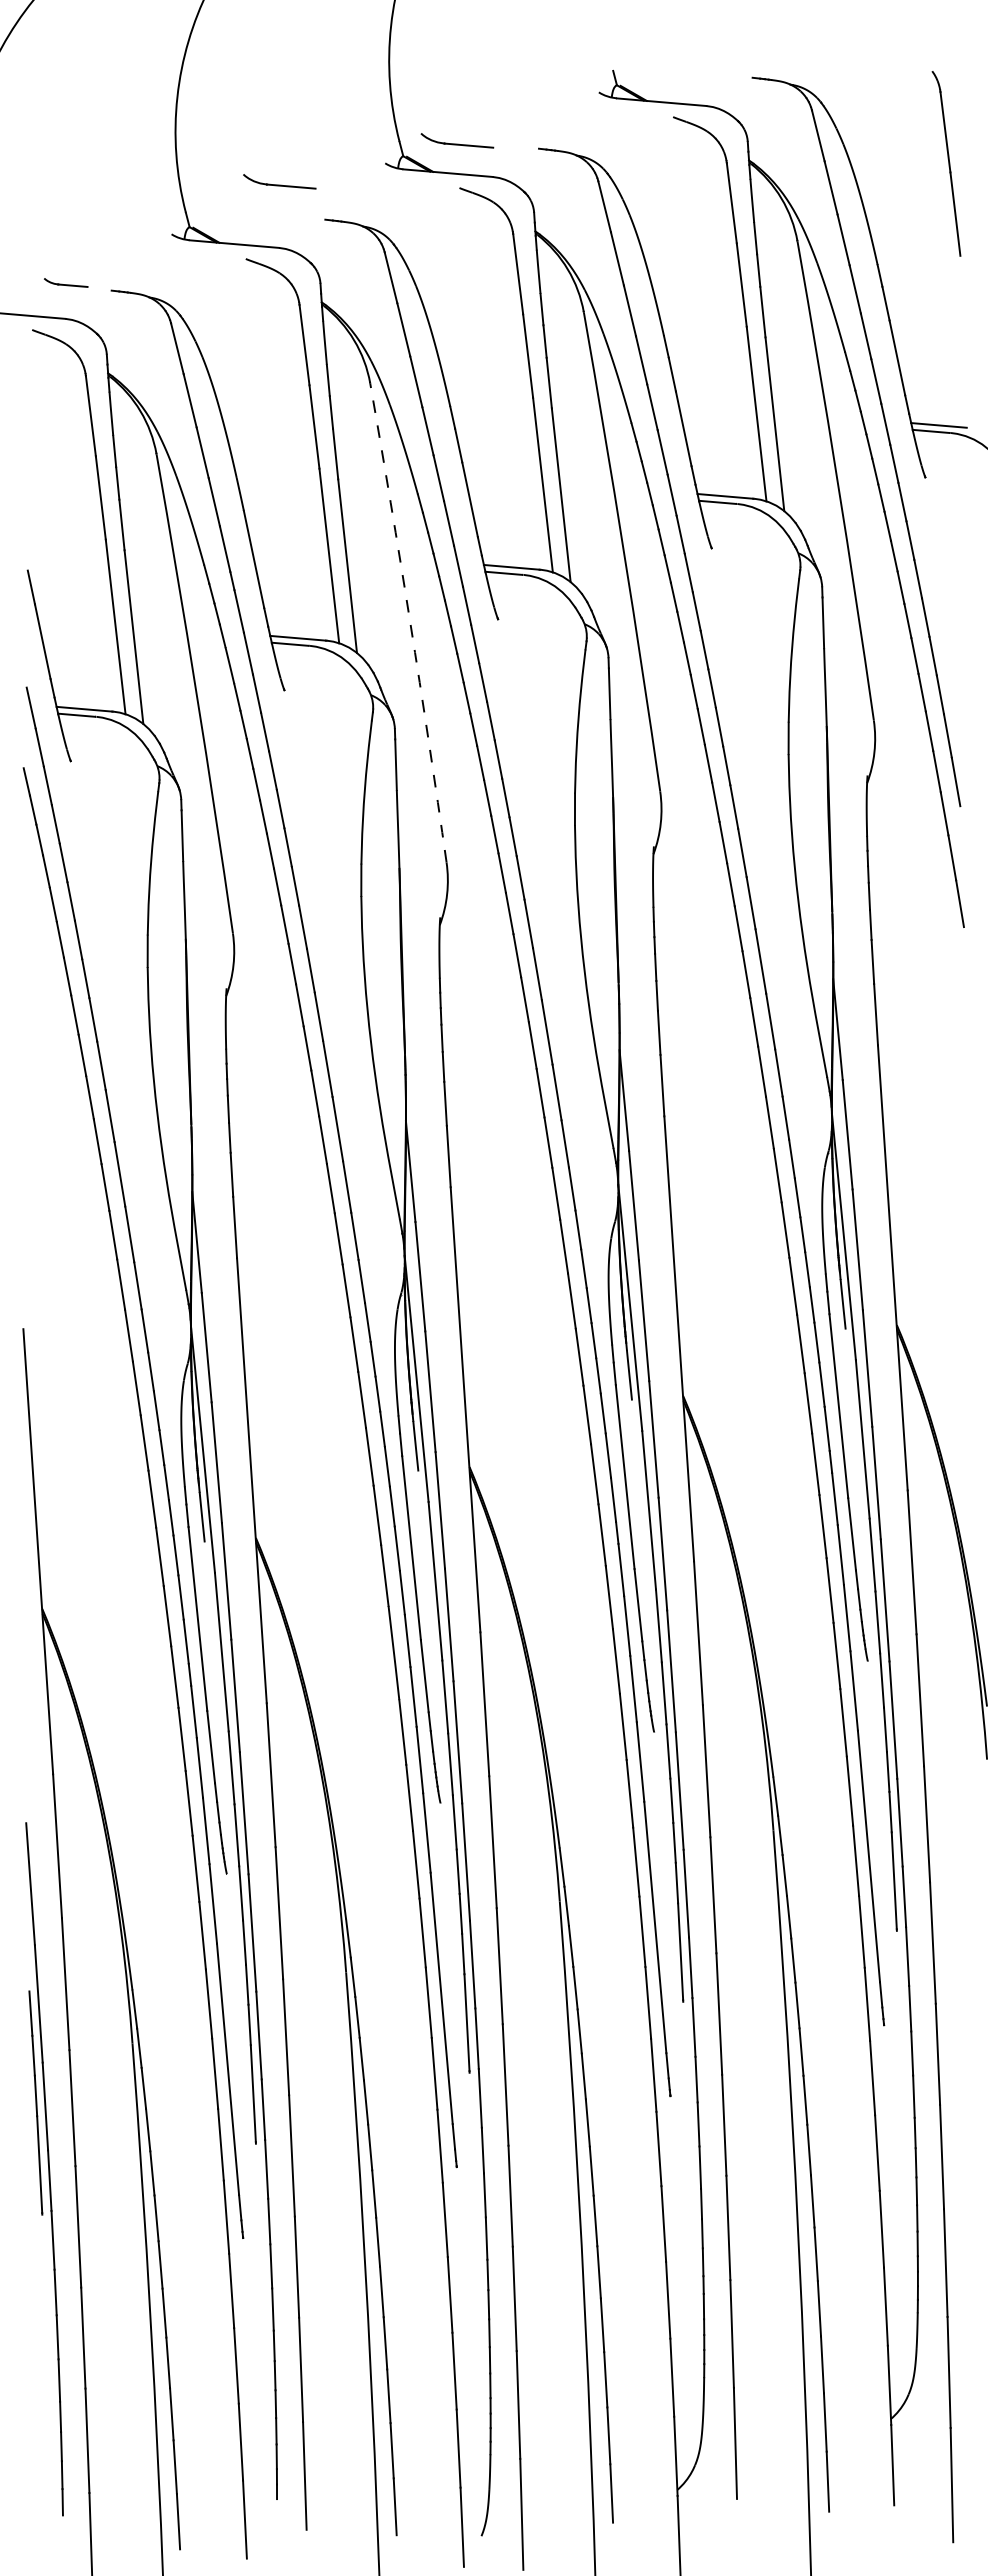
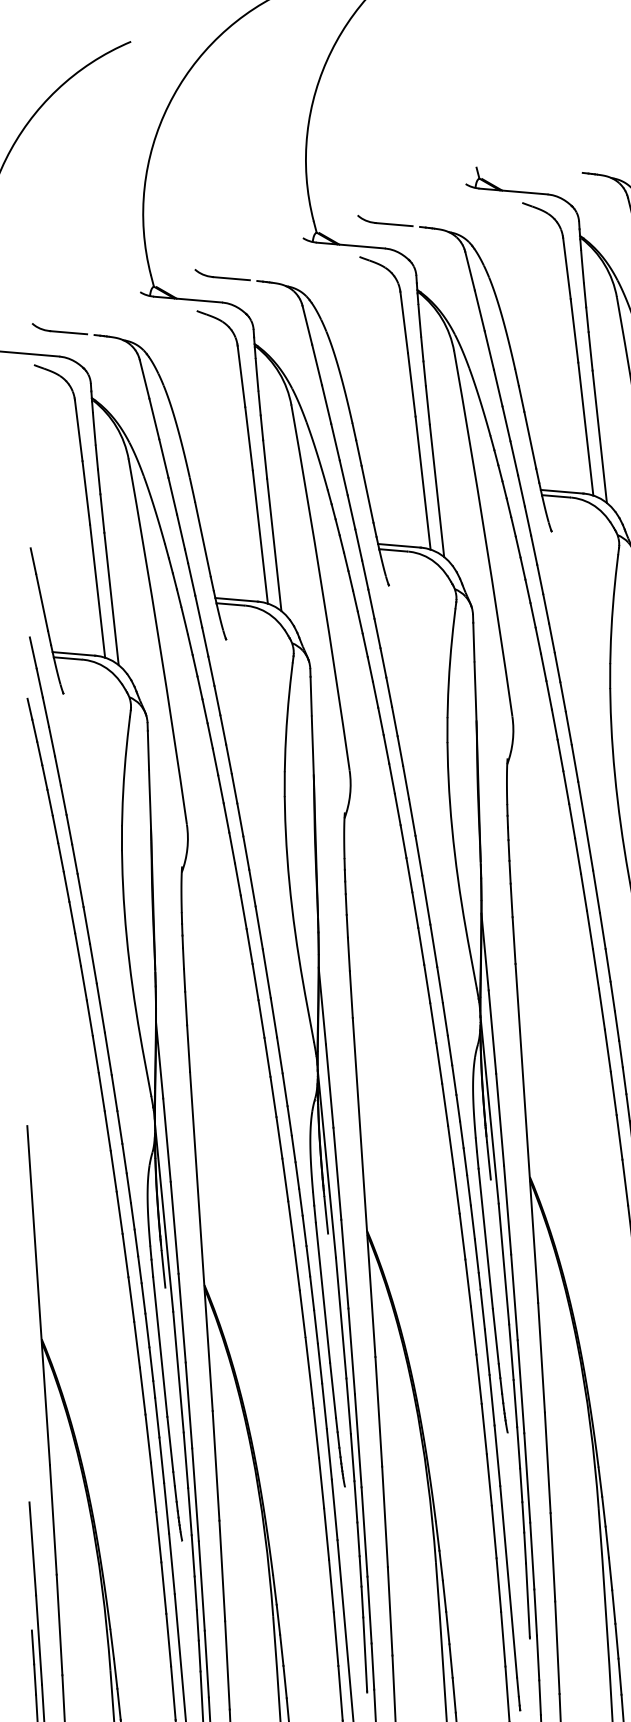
part: (457, 140) -> (385, 220), moved
part: (279, 181) -> (222, 274), moved
part: (65, 282) -> (59, 328), size x1.67
arc: (410, 622) -> (322, 587), dashed -> solid

